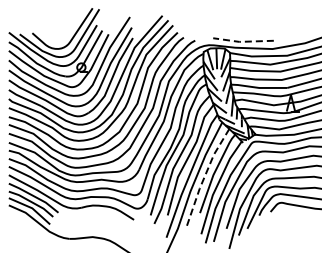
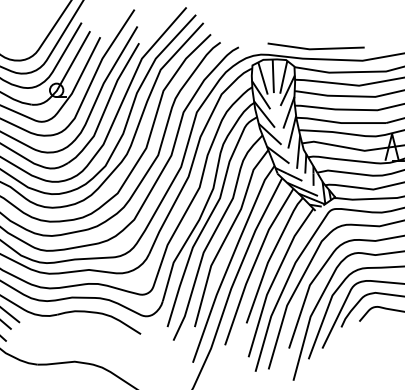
line: (242, 41) -> (314, 48), dashed -> solid
line: (204, 176) -> (253, 264), dashed -> solid

